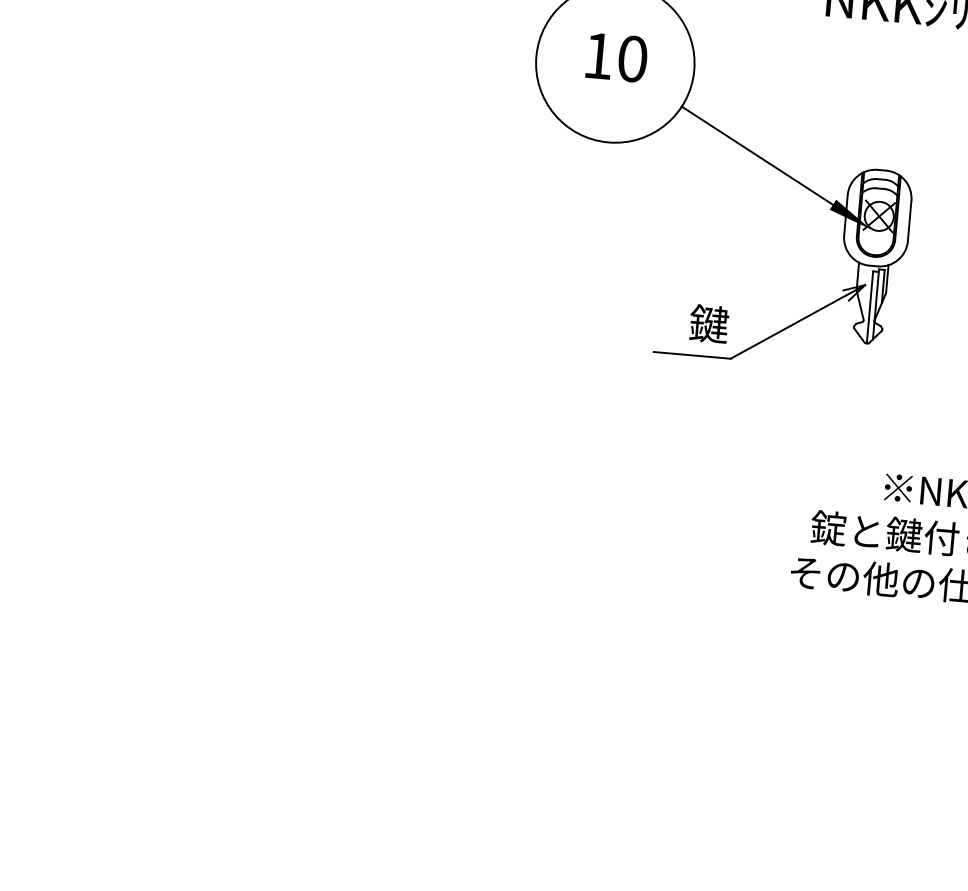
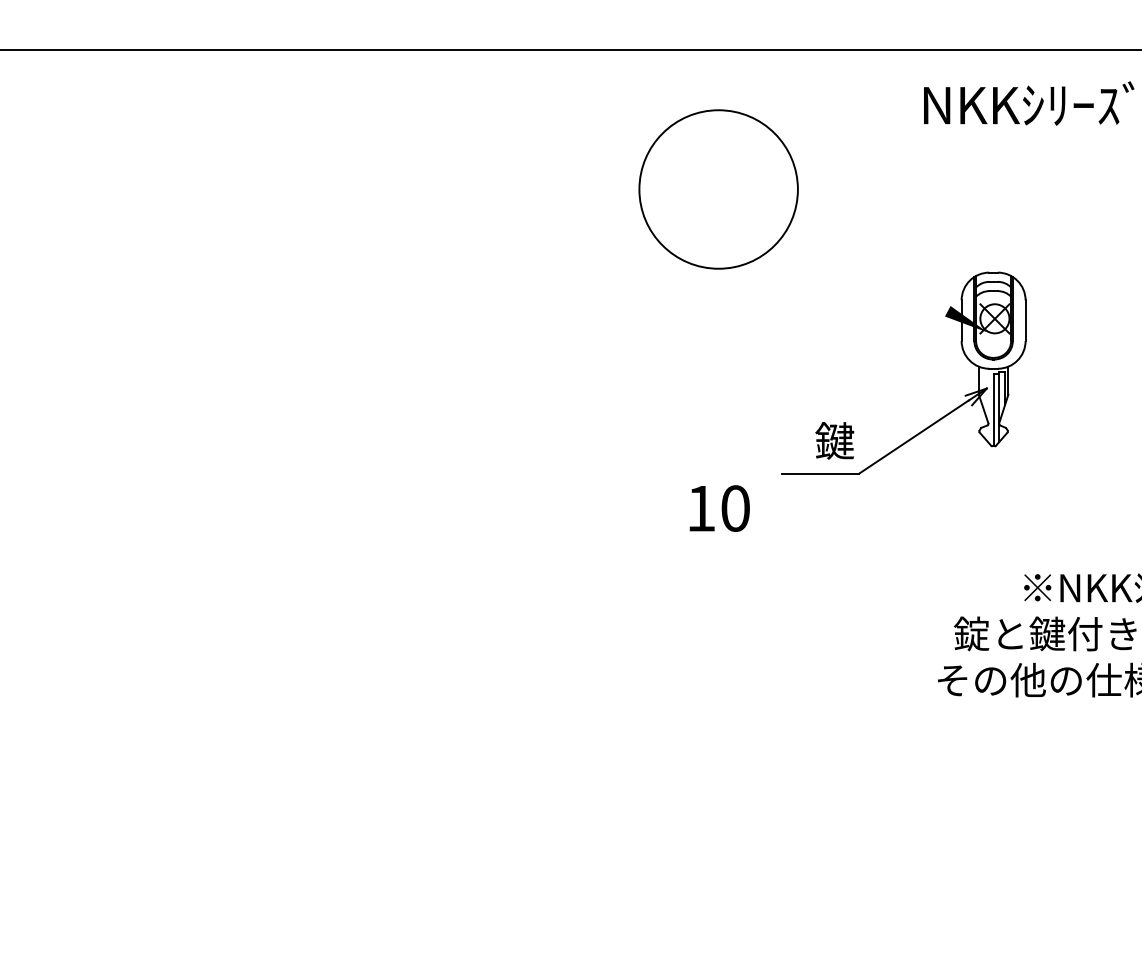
text: (616, 57) -> (719, 508), moved
line: (756, 155) -> (867, 268), removed

